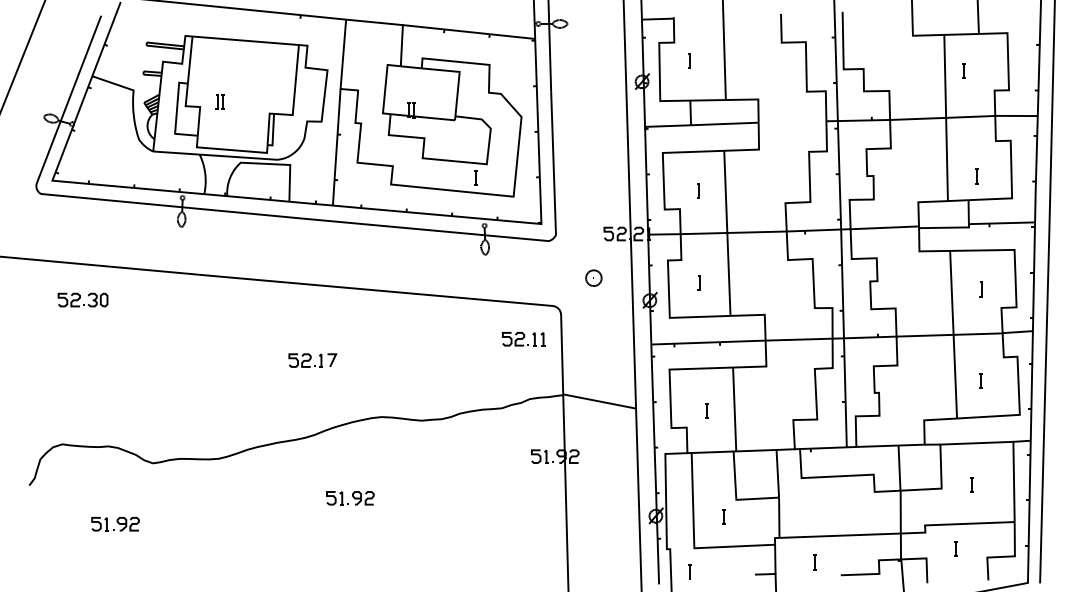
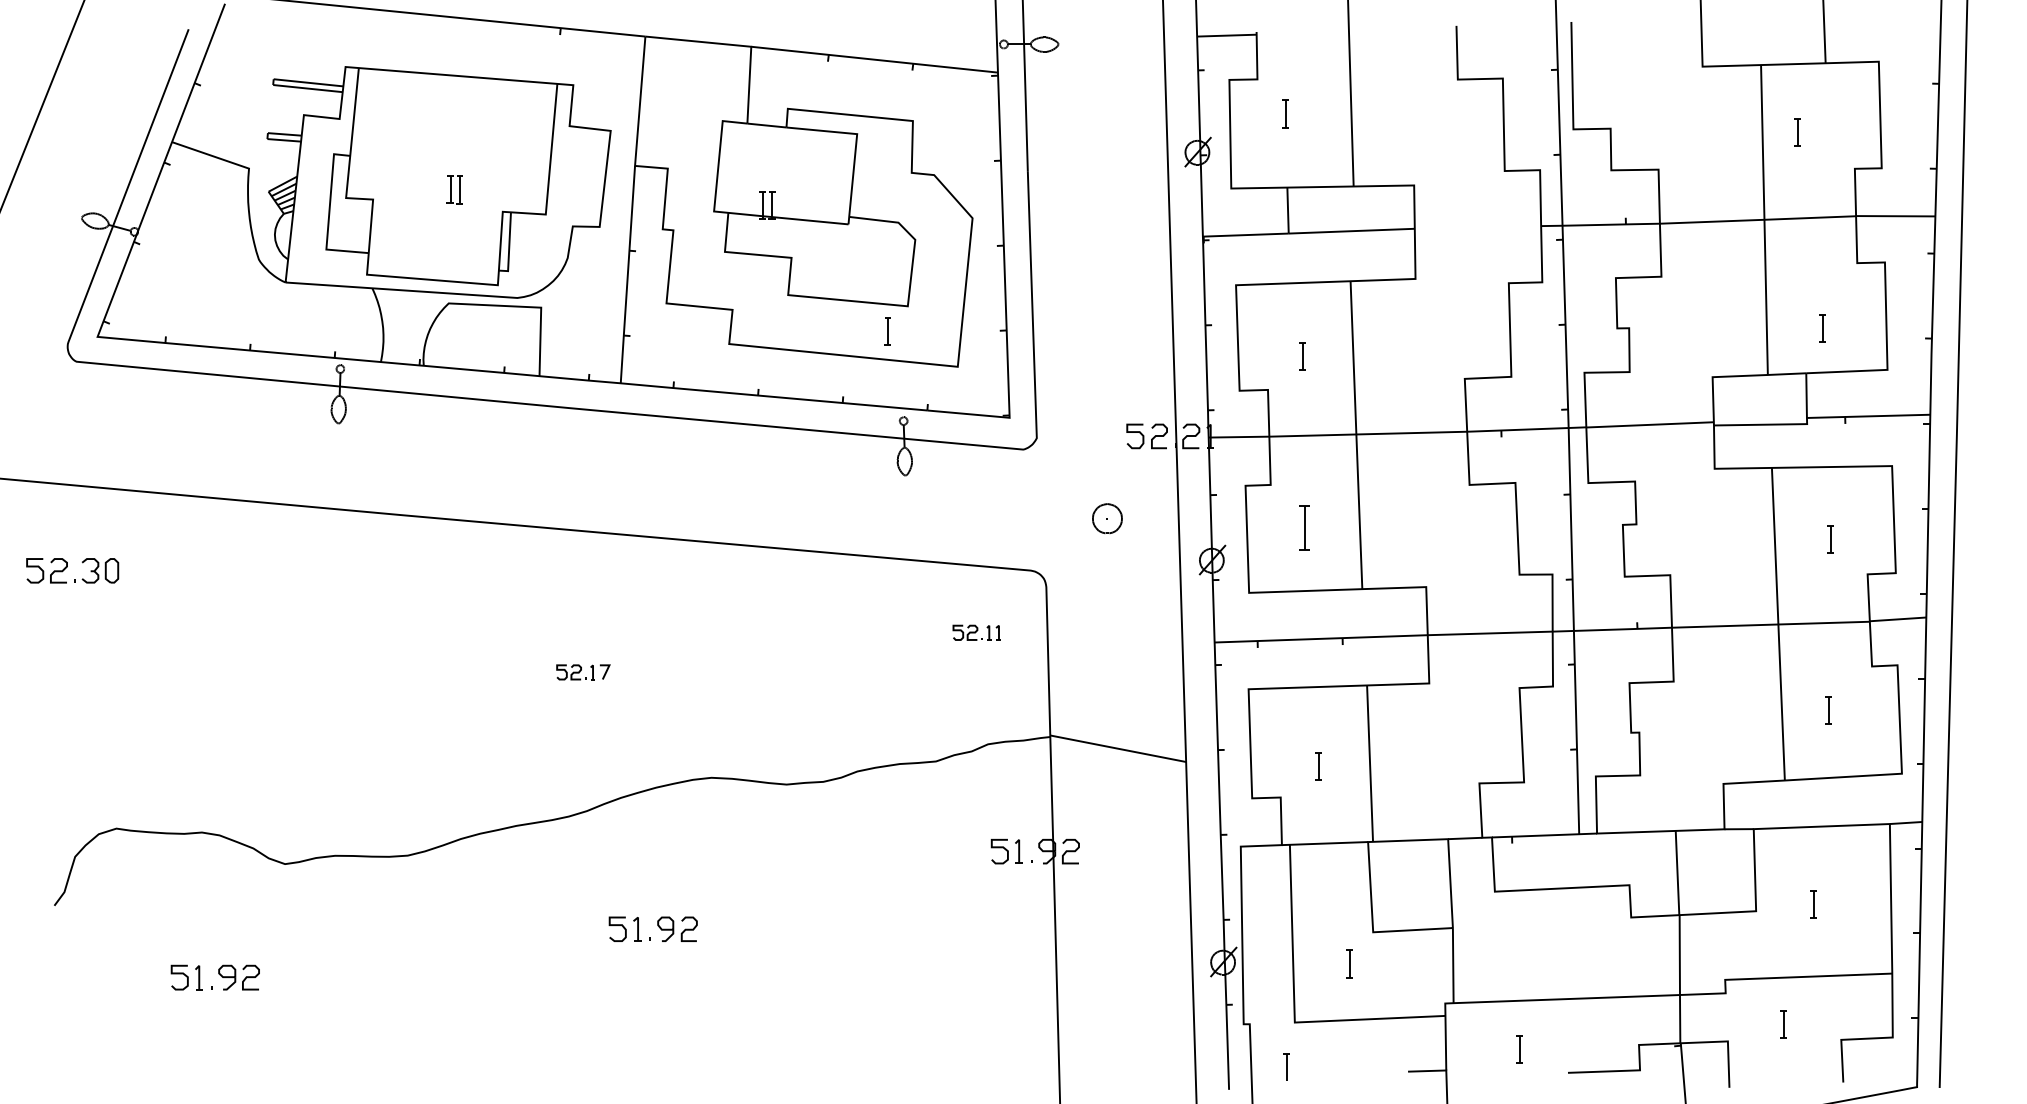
part: (219, 101) -> (453, 189), moved
part: (698, 282) -> (1302, 526), size x1.6
part: (82, 299) -> (71, 569), moved
part: (523, 339) -> (976, 633), size x0.6
part: (312, 360) -> (582, 672), size x0.6

